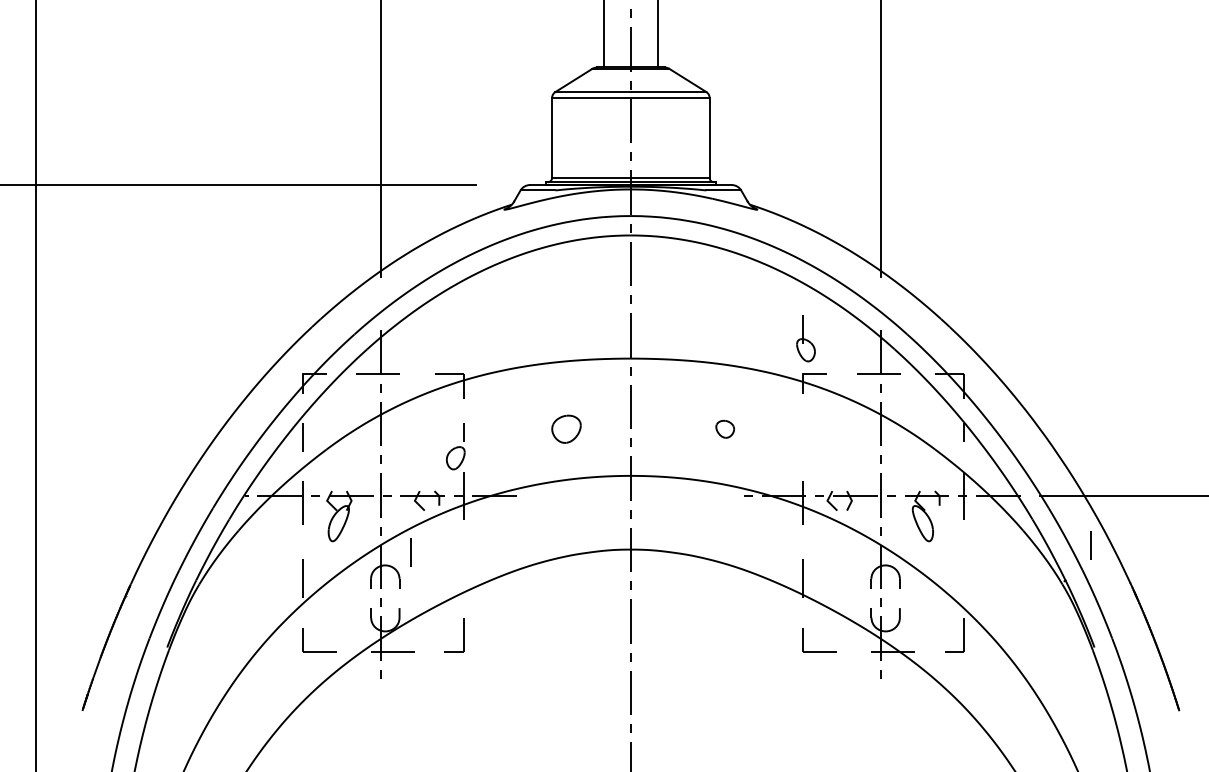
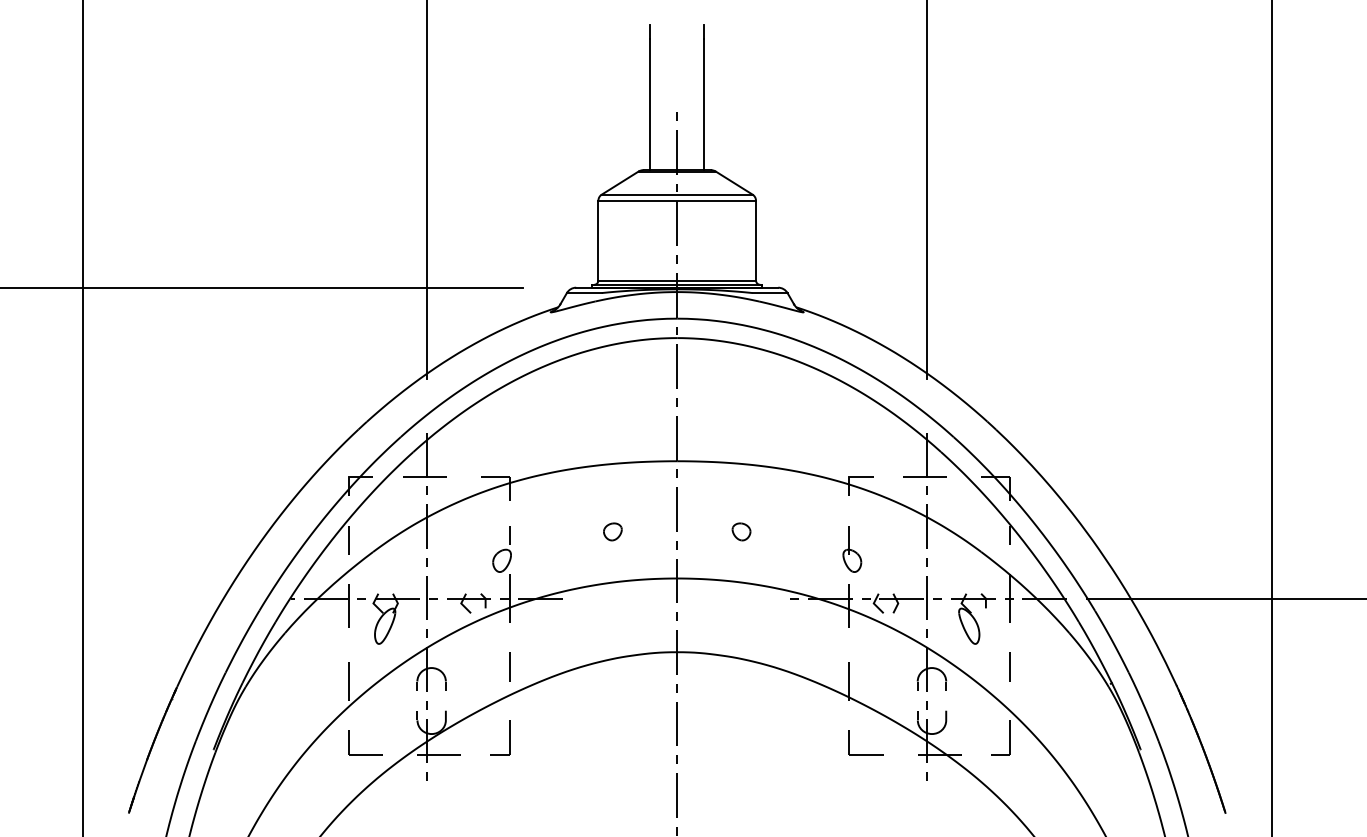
part: (806, 338) -> (852, 549), moved
part: (566, 428) -> (612, 531), size x0.62
part: (725, 428) -> (741, 531), moved
line: (1090, 544) -> (1009, 666), moved
line: (410, 551) -> (509, 666), moved

